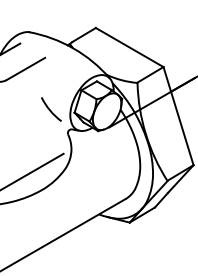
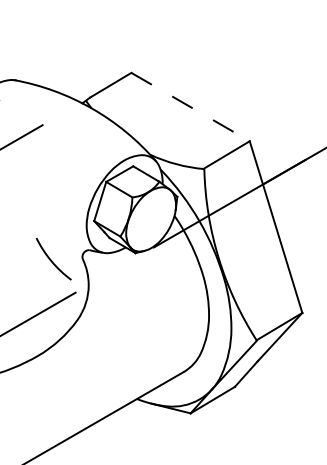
line: (130, 47) -> (192, 107), solid -> dashed
arc: (50, 109) -> (52, 259), moved

